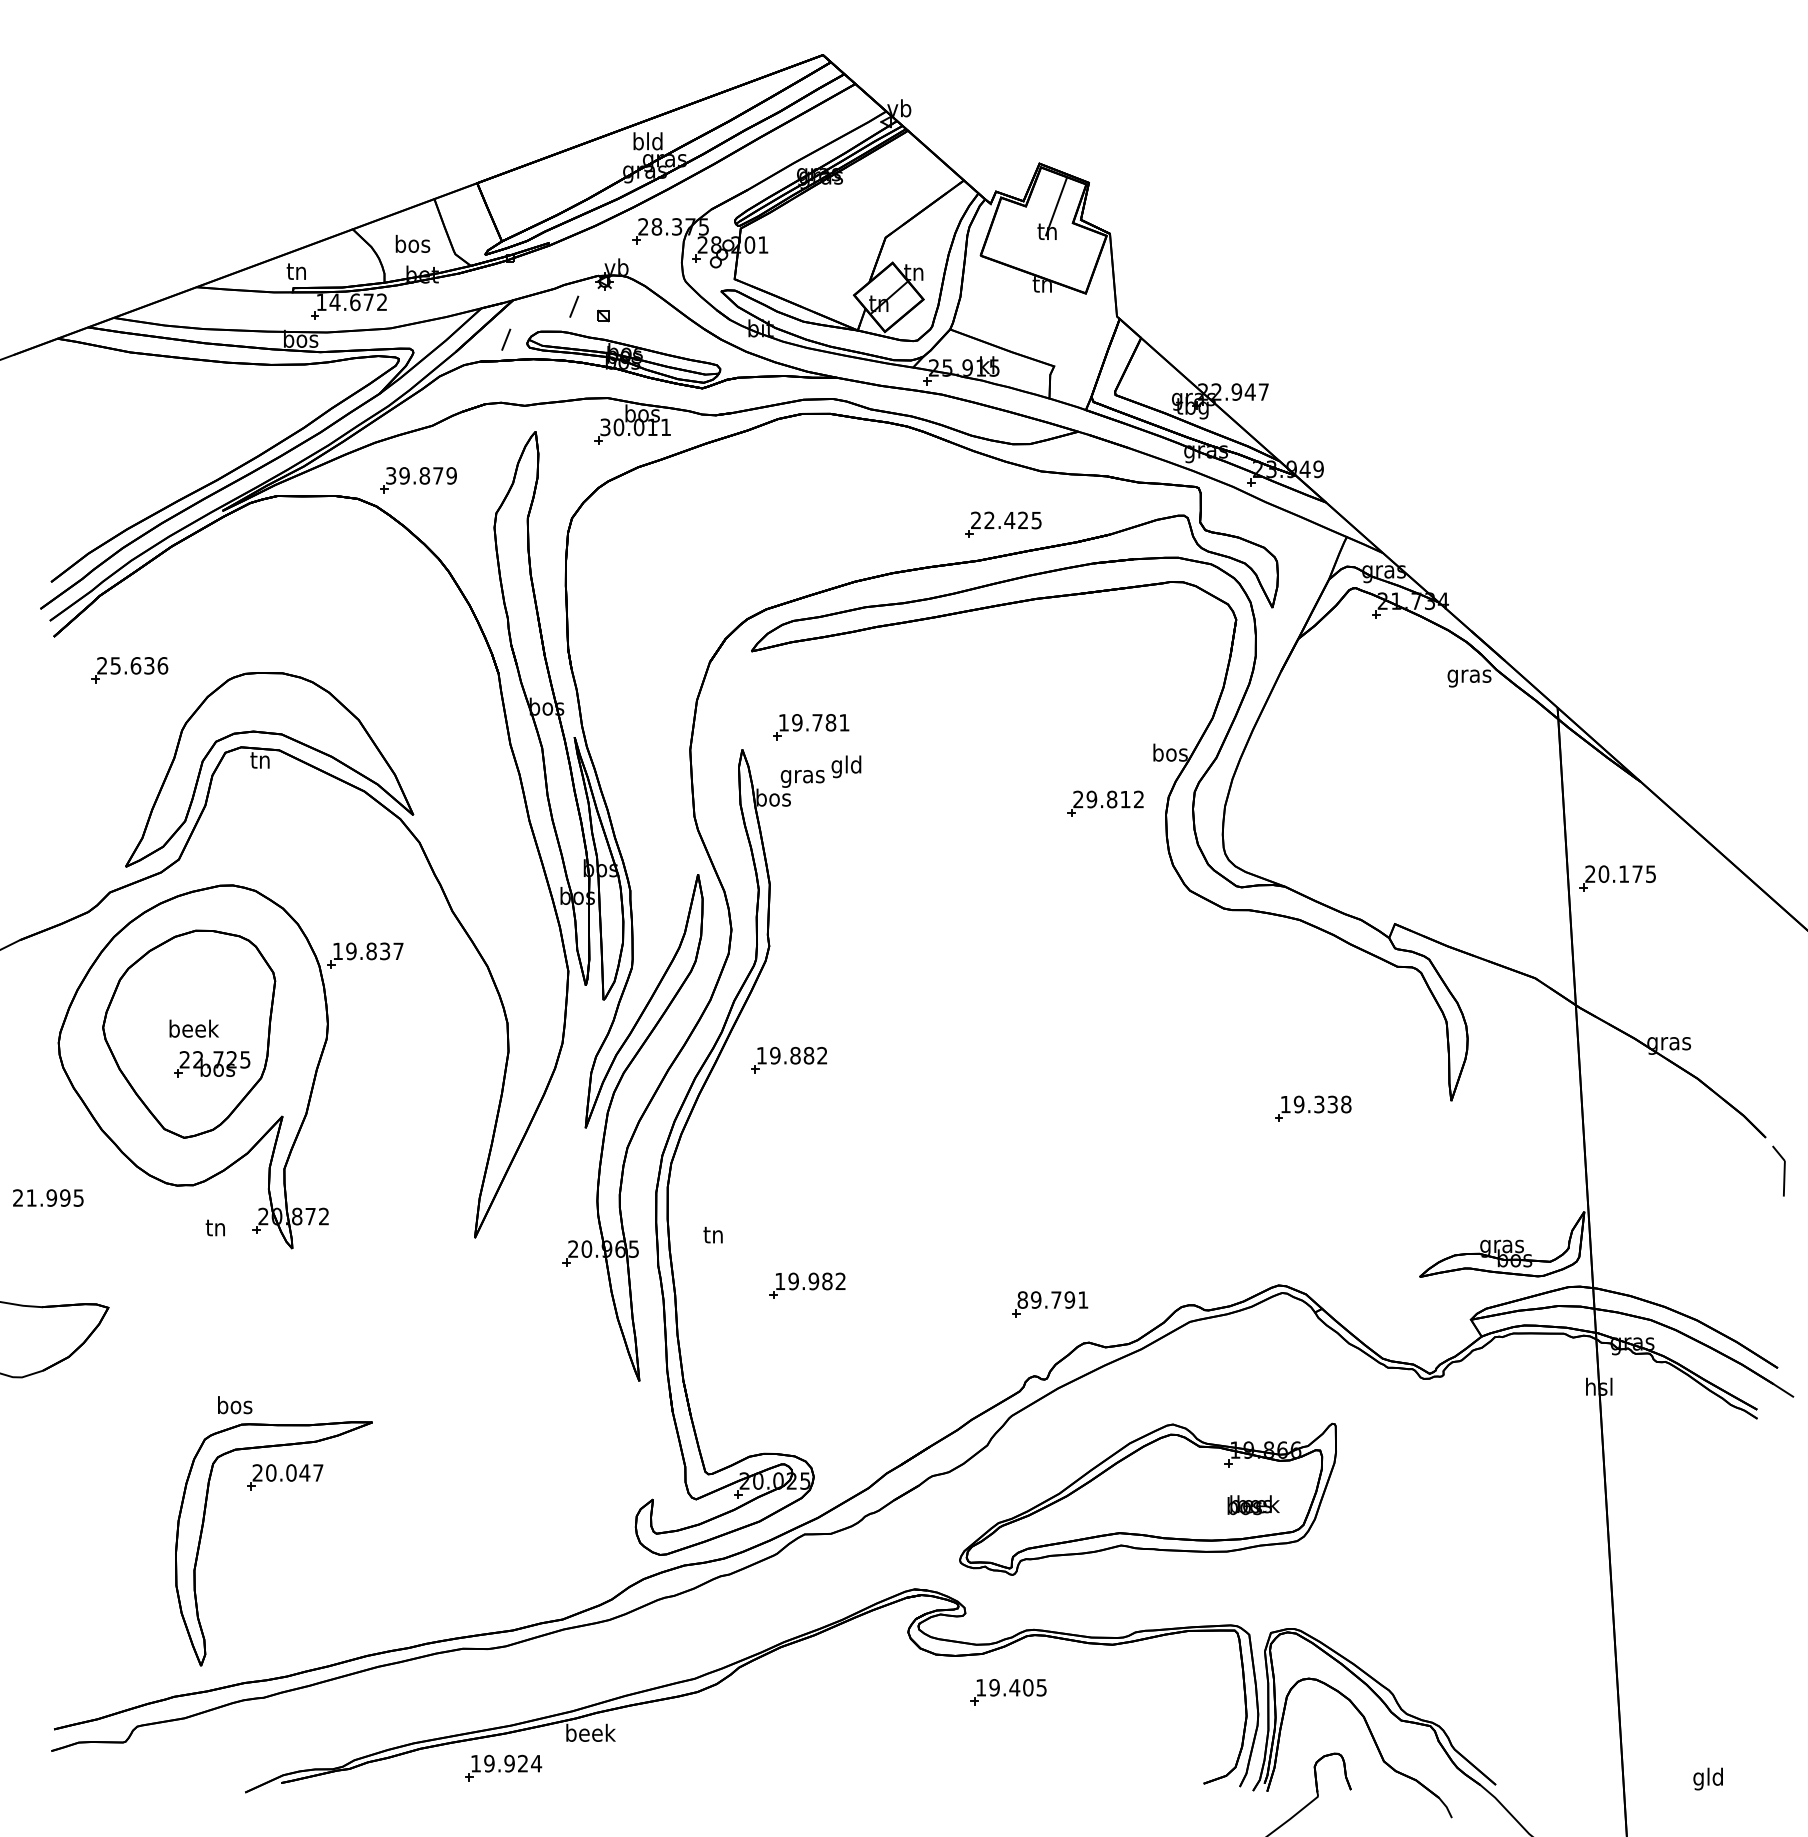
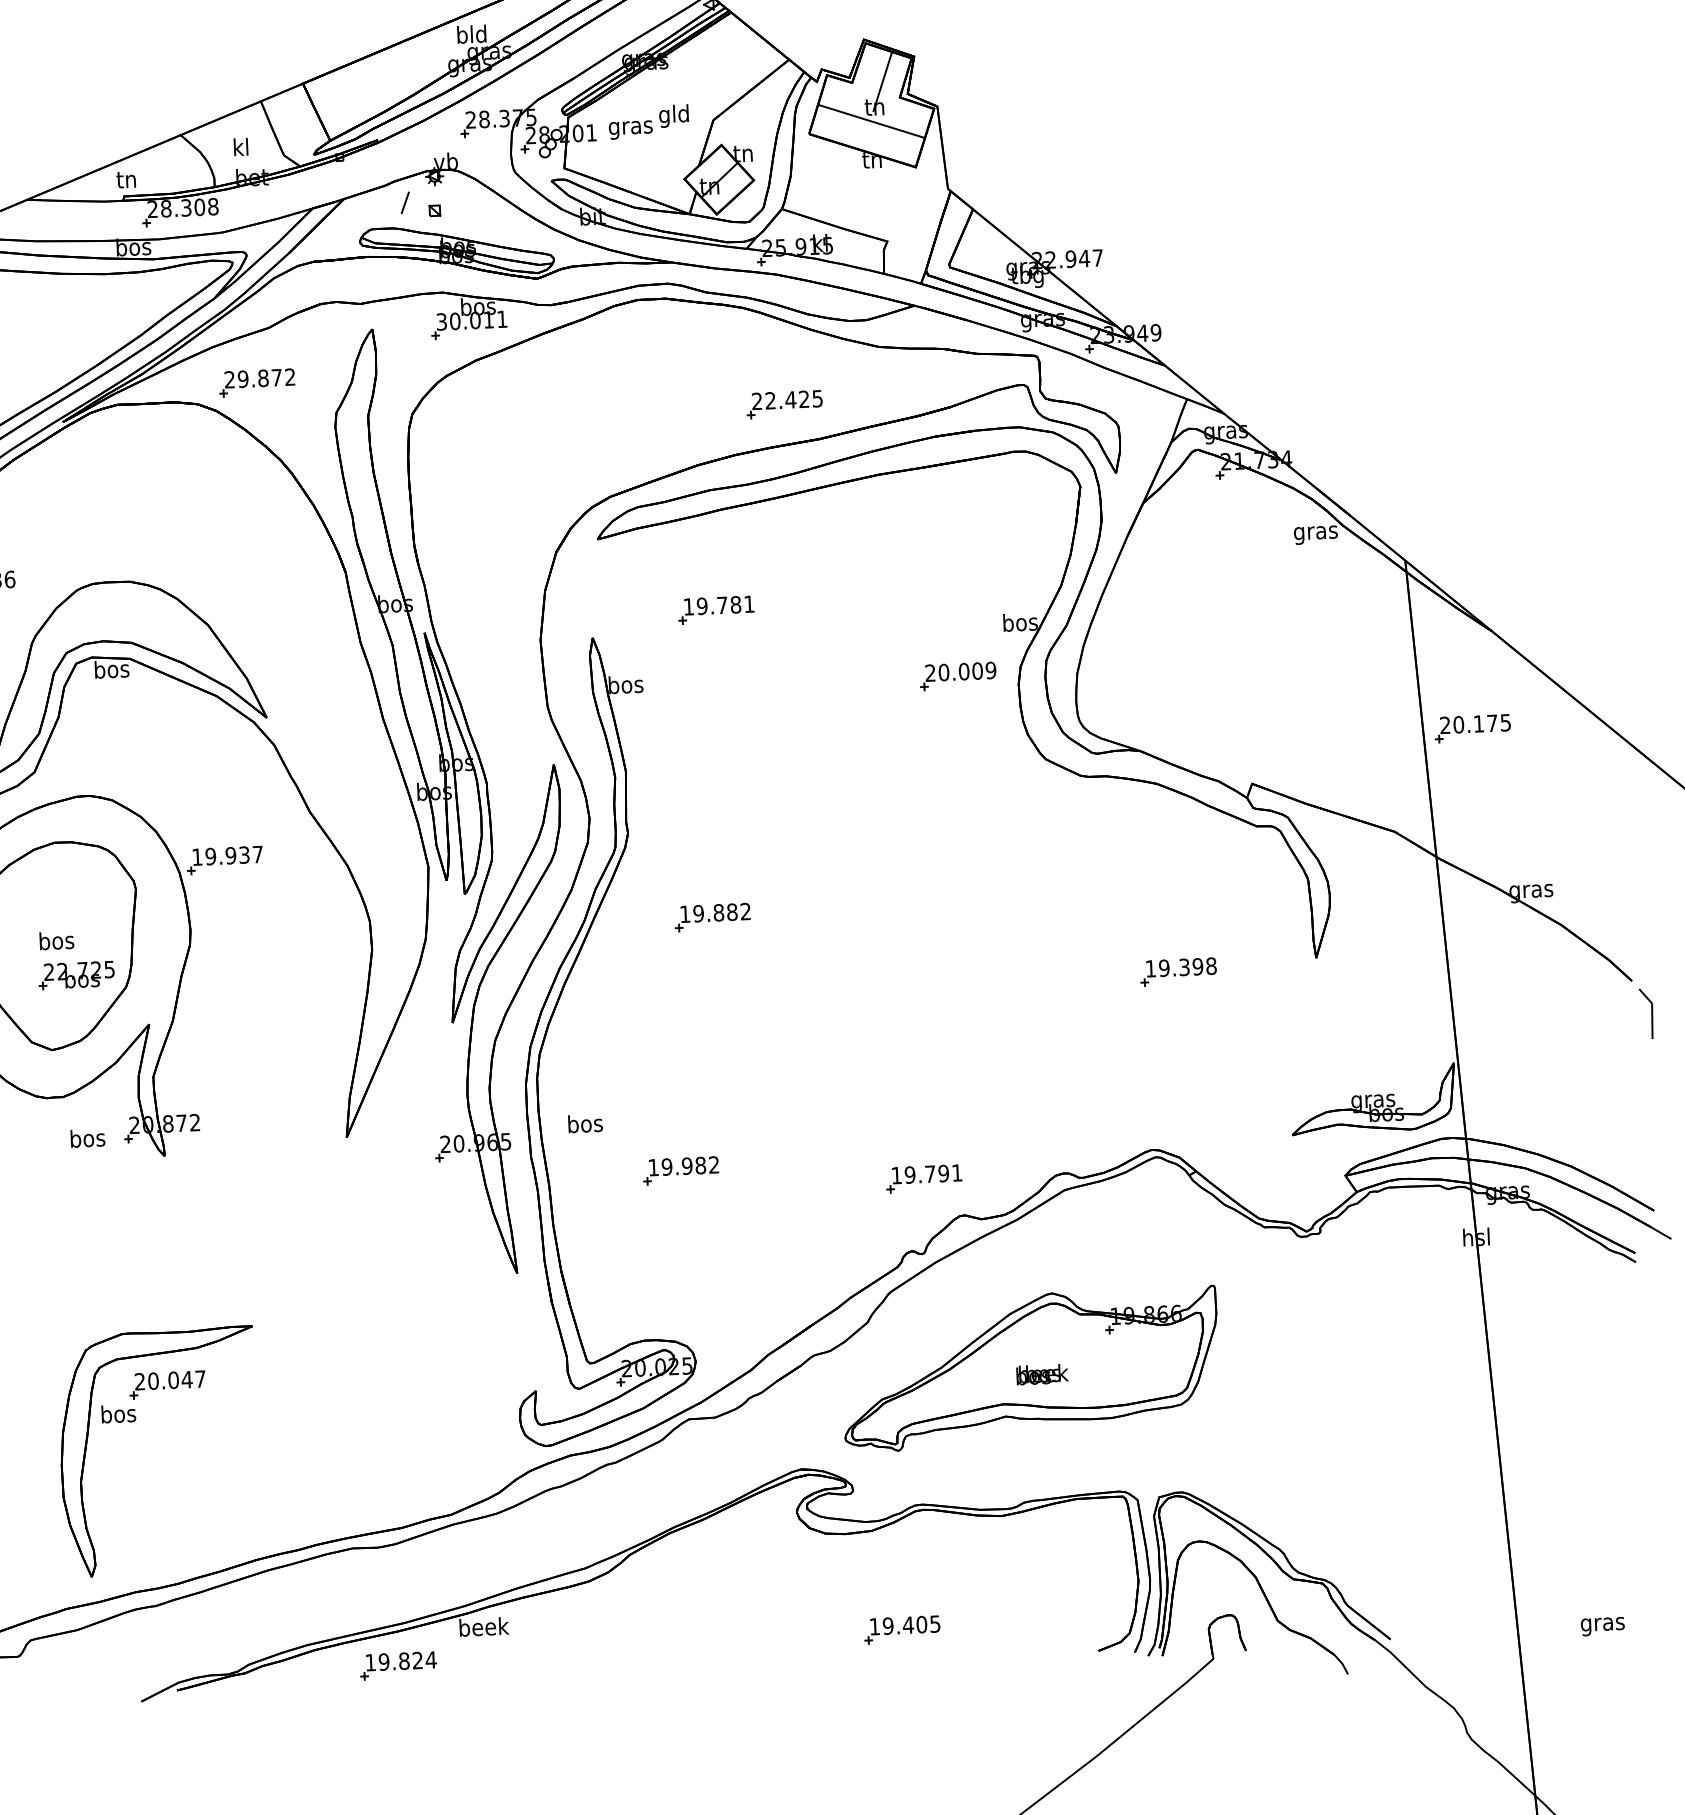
text: (412, 243) -> (240, 146), bos -> kl
line: (1043, 245) -> (871, 121), added
text: (351, 302) -> (182, 208), 14.672 -> 28.308
line: (506, 339) -> (339, 238), removed
text: (421, 475) -> (260, 378), 39.879 -> 29.872
part: (1003, 524) -> (784, 404), moved
part: (811, 727) -> (716, 610), moved
text: (260, 759) -> (111, 668), tn -> bos
text: (820, 771) -> (648, 121), moved
text: (1115, 799) -> (967, 671), 29.812 -> 20.009
text: (371, 951) -> (230, 855), 19.837 -> 19.937
text: (193, 1028) -> (56, 940), beek -> bos
part: (788, 1060) -> (712, 917), moved
text: (1332, 1104) -> (1197, 966), 19.338 -> 19.398
text: (216, 1227) -> (88, 1138), tn -> bos
text: (714, 1234) -> (585, 1123), tn -> bos
text: (1022, 1299) -> (896, 1175), 89.791 -> 19.791
text: (235, 1405) -> (119, 1414), moved
text: (1253, 1505) -> (1042, 1374), moved
part: (1008, 1692) -> (902, 1630), moved
text: (509, 1763) -> (404, 1661), 19.924 -> 19.824
text: (1708, 1778) -> (1602, 1623), gld -> gras

